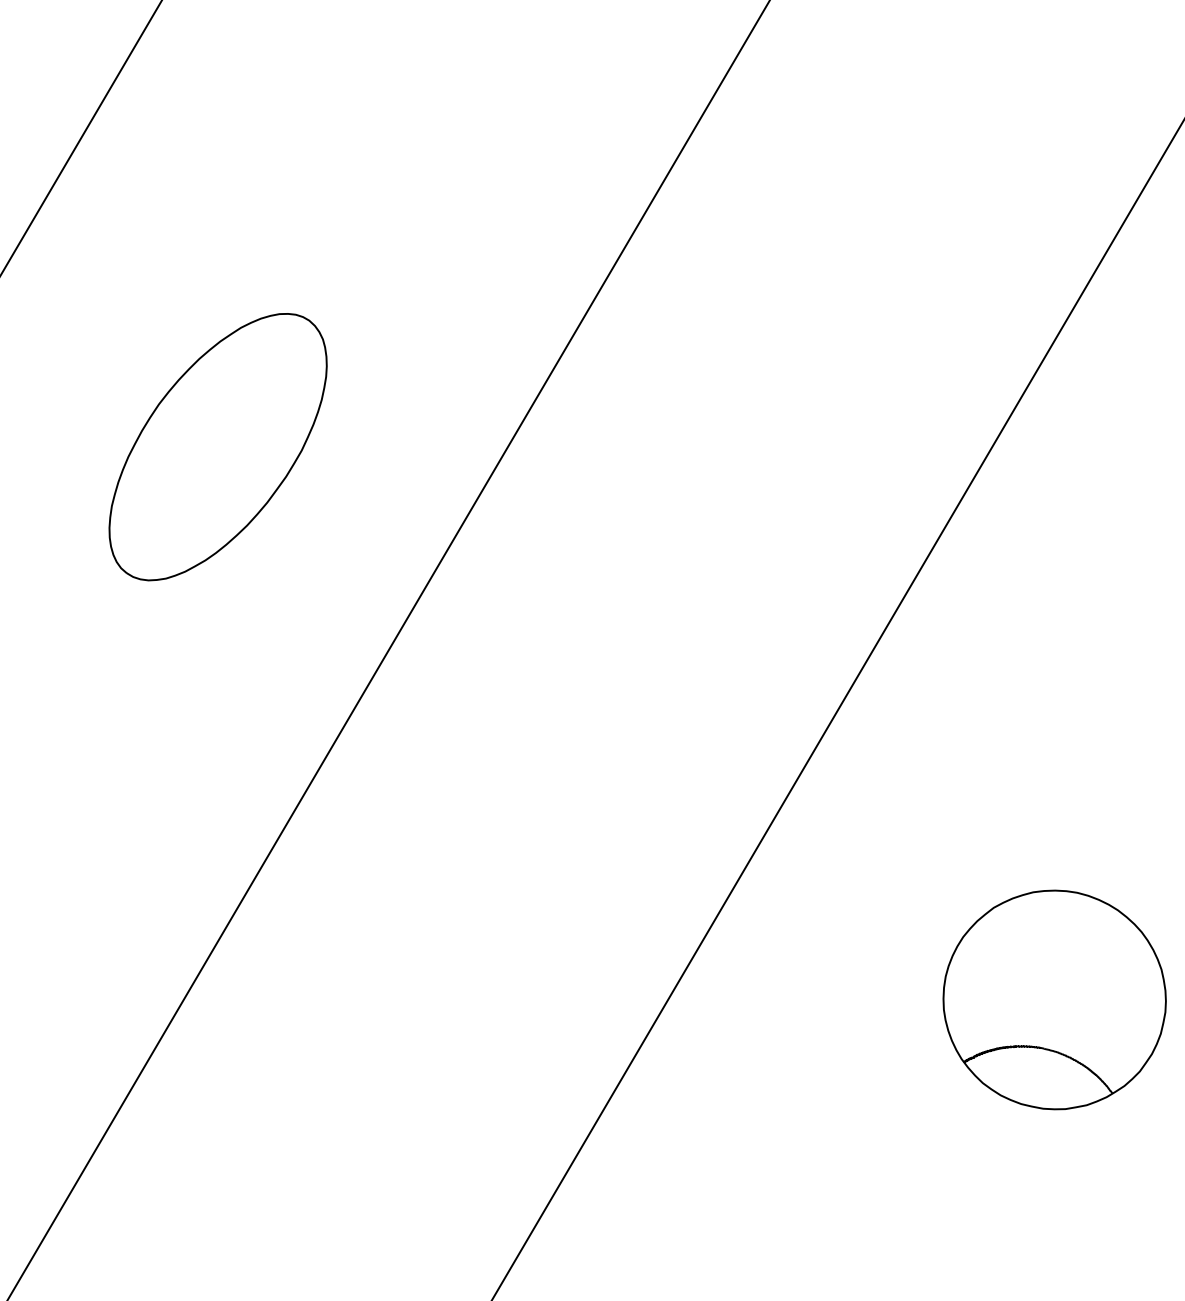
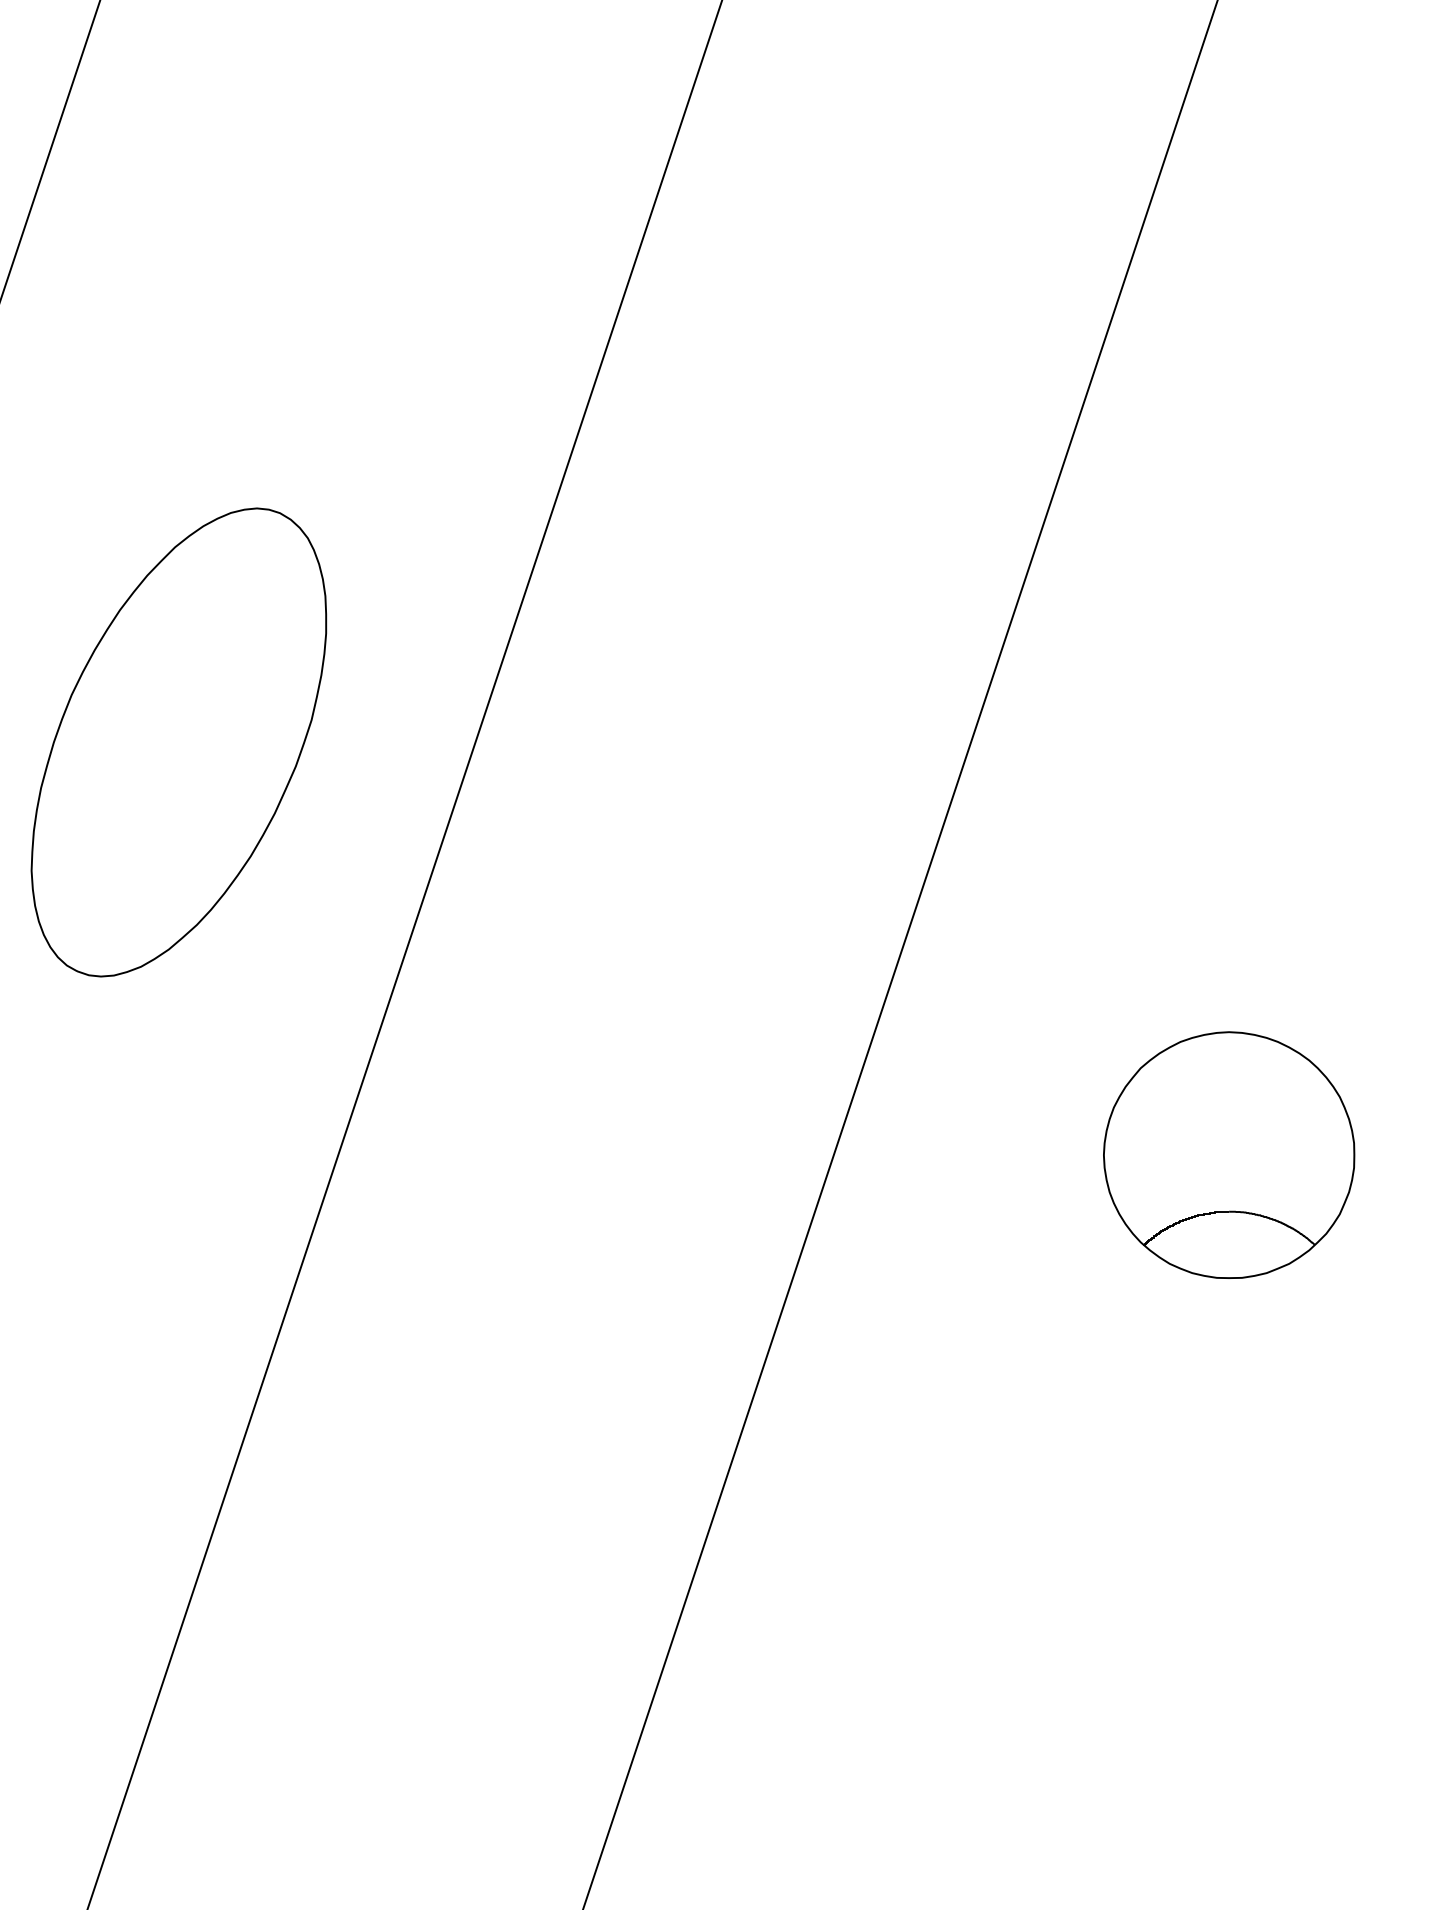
part: (217, 446) -> (178, 742), size x1.43

